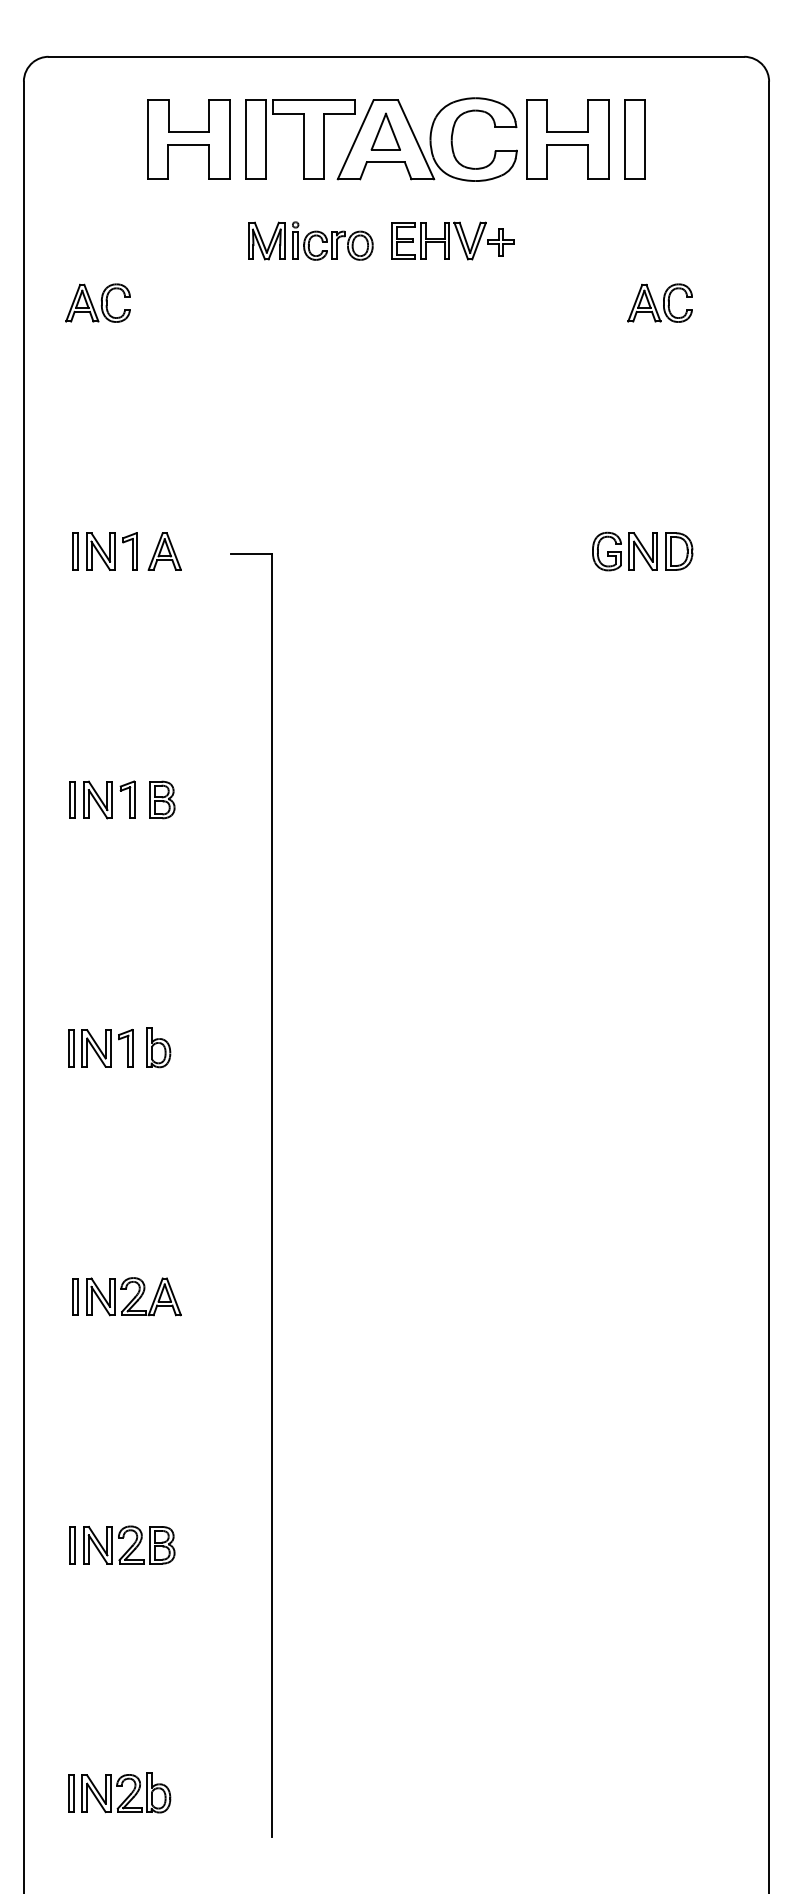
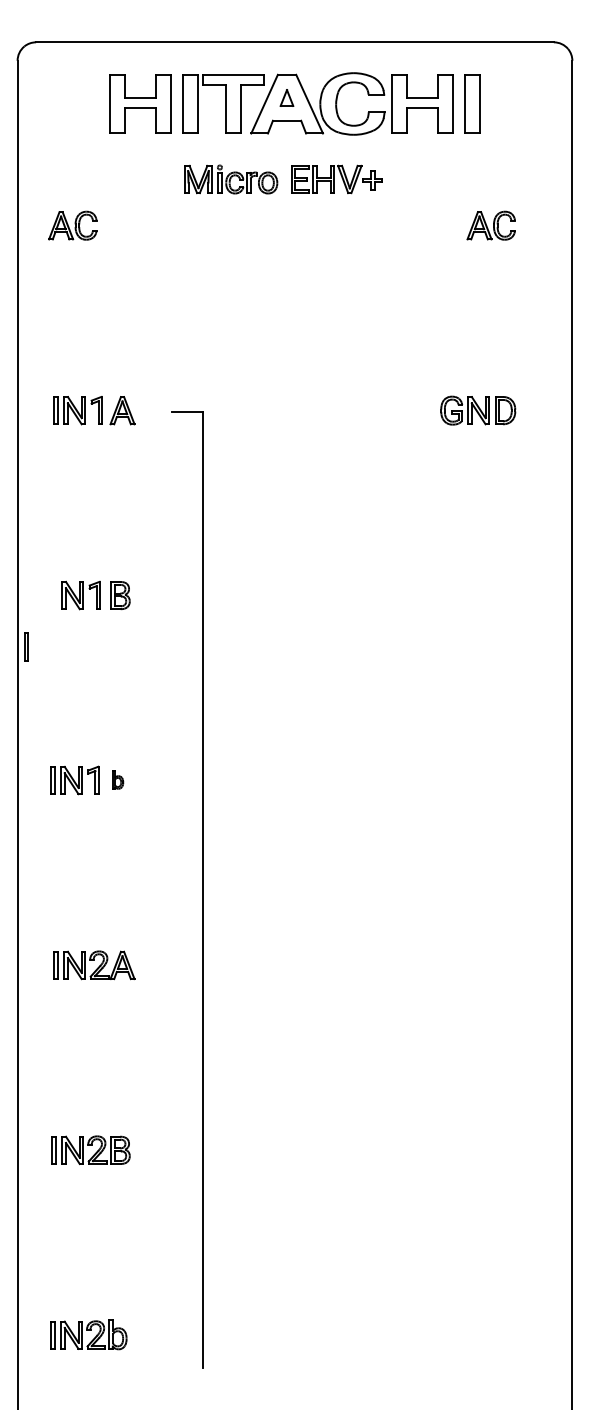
part: (385, 131) -> (286, 97), size x0.6
part: (72, 799) -> (26, 646), moved
part: (158, 1047) -> (117, 779), size x0.6

